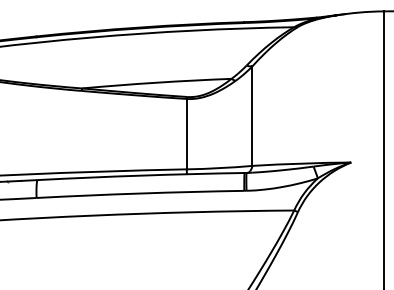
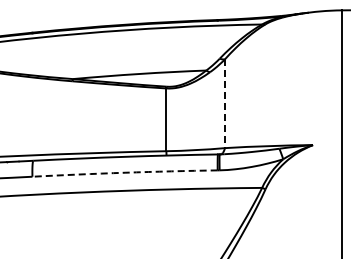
line: (251, 116) -> (224, 104), solid -> dashed
arc: (140, 193) -> (125, 172), solid -> dashed

